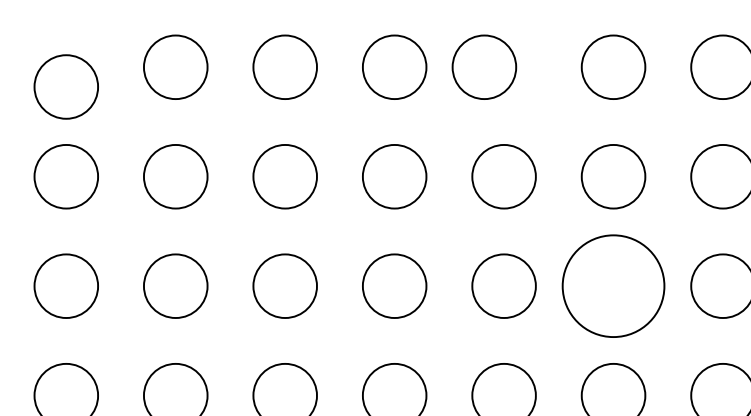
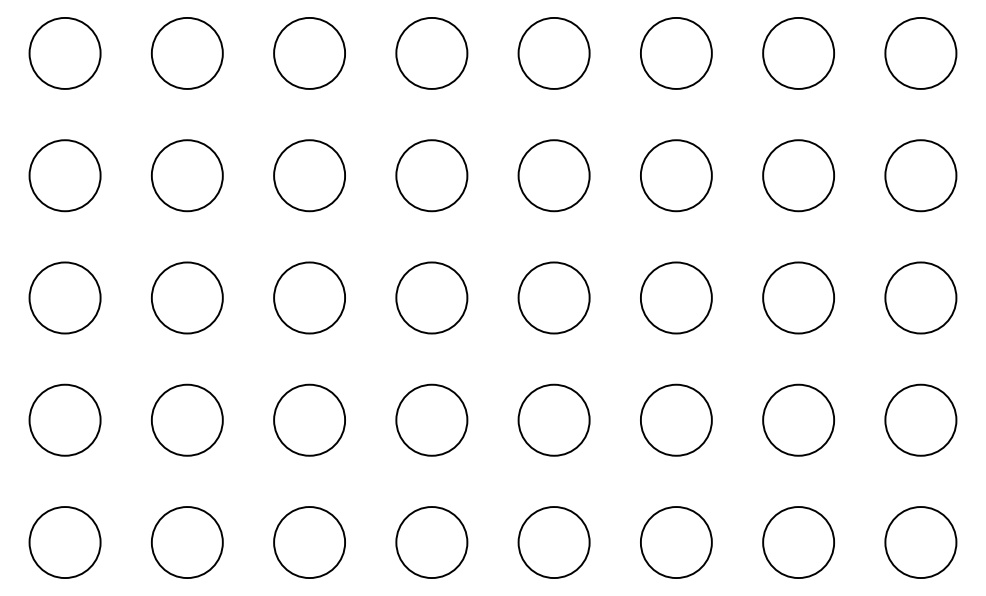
circle: (484, 67) -> (676, 175), moved
circle: (66, 86) -> (187, 175), moved
circle: (613, 285) -> (798, 419), size x0.62

